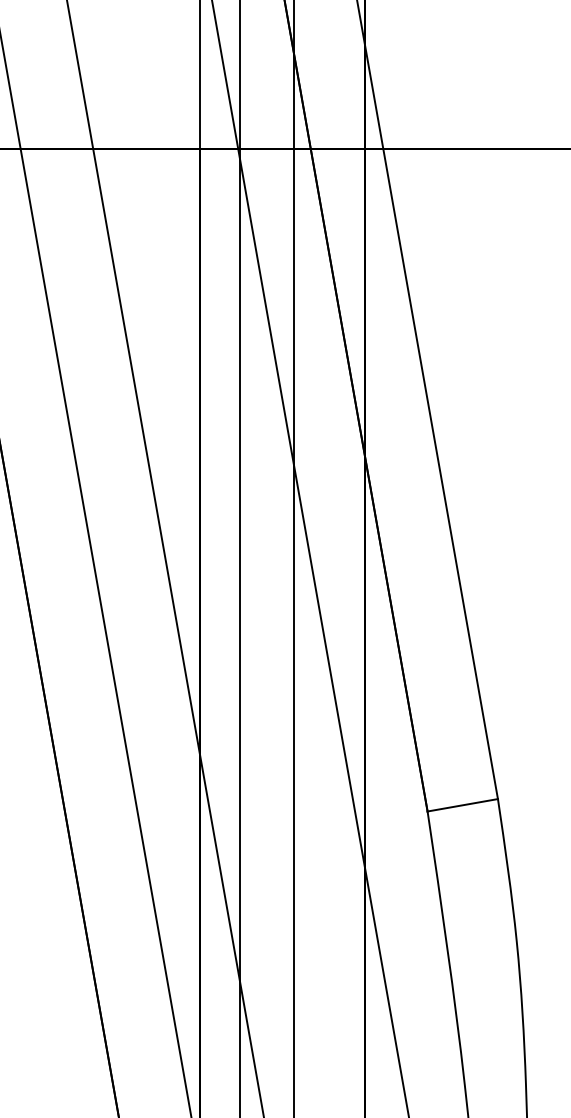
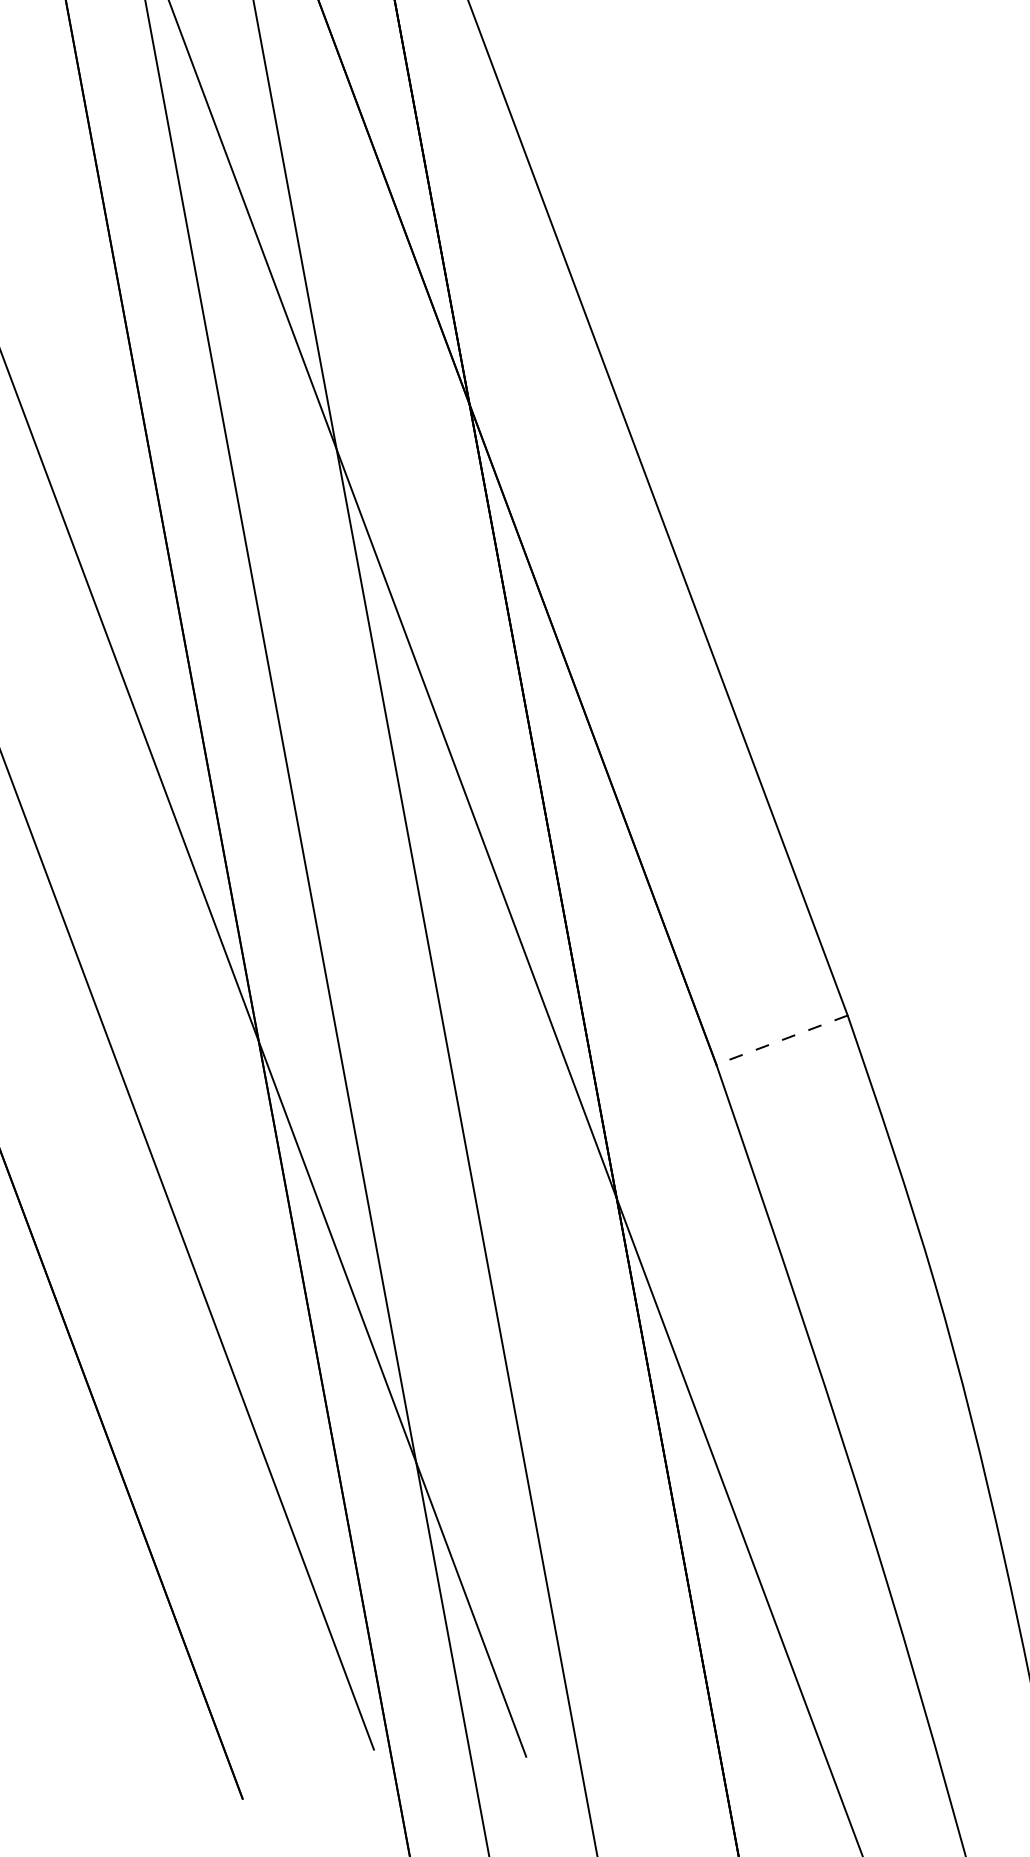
line: (462, 805) -> (781, 1040), solid -> dashed

